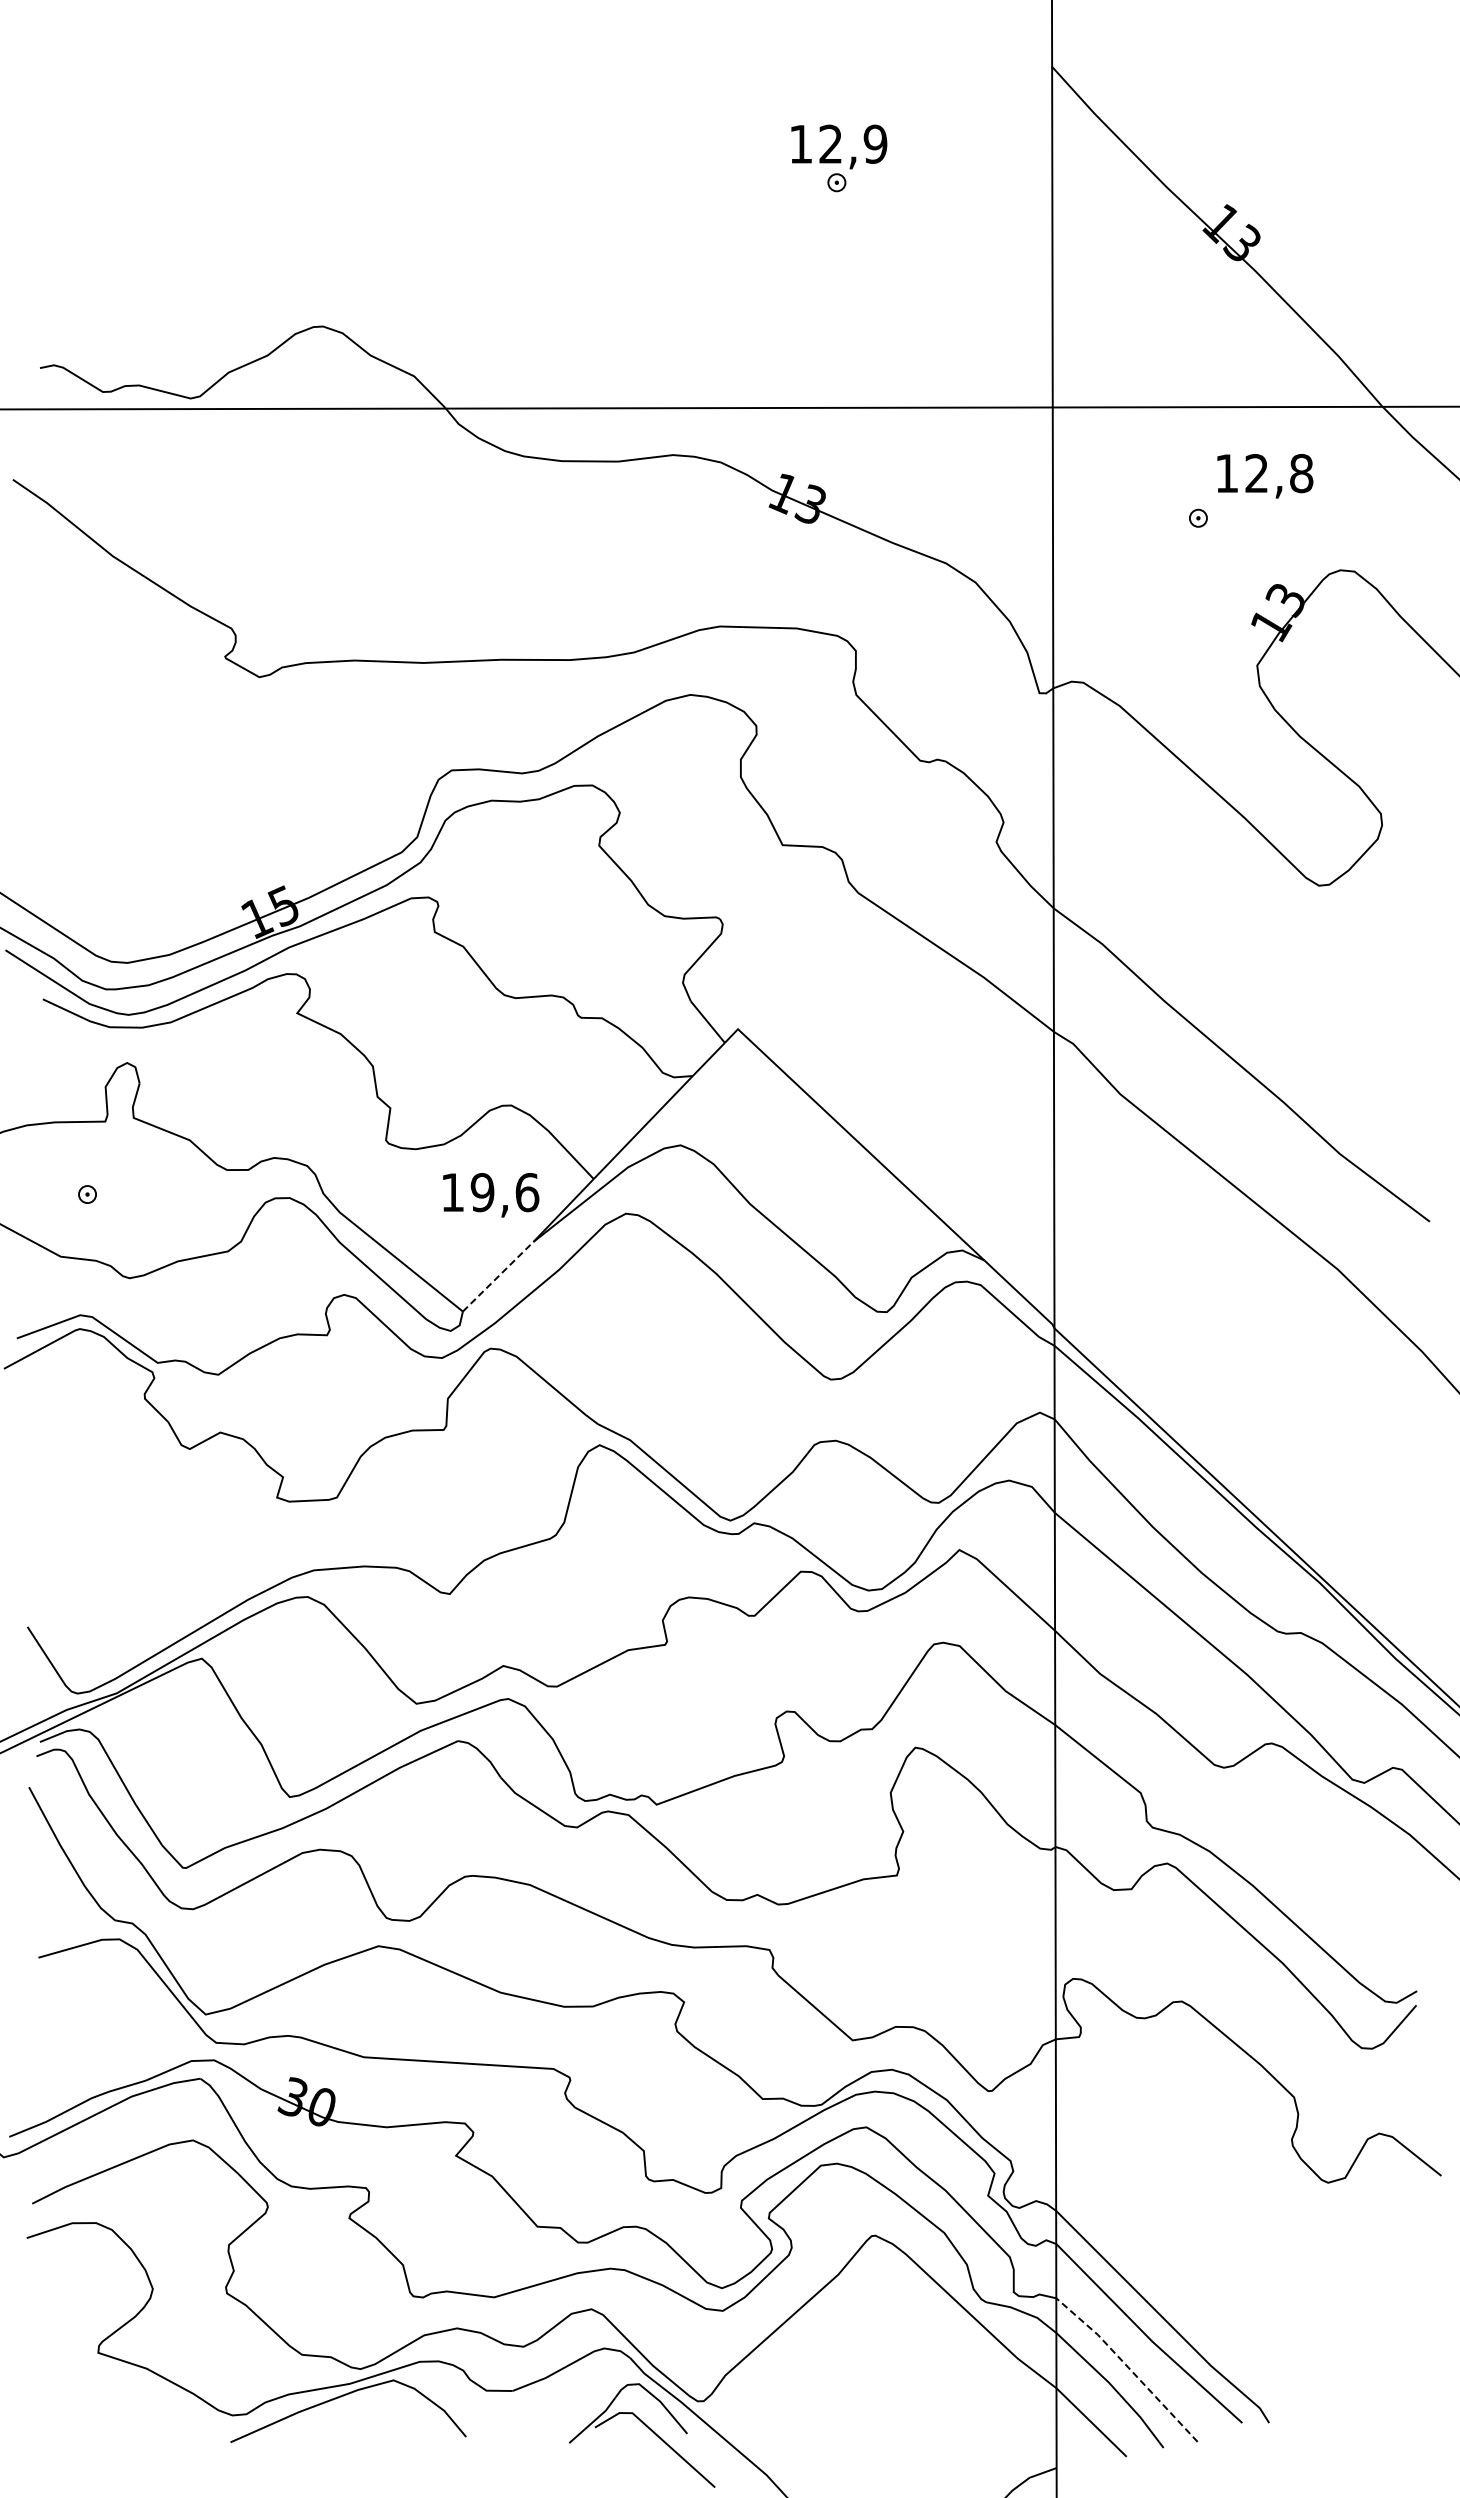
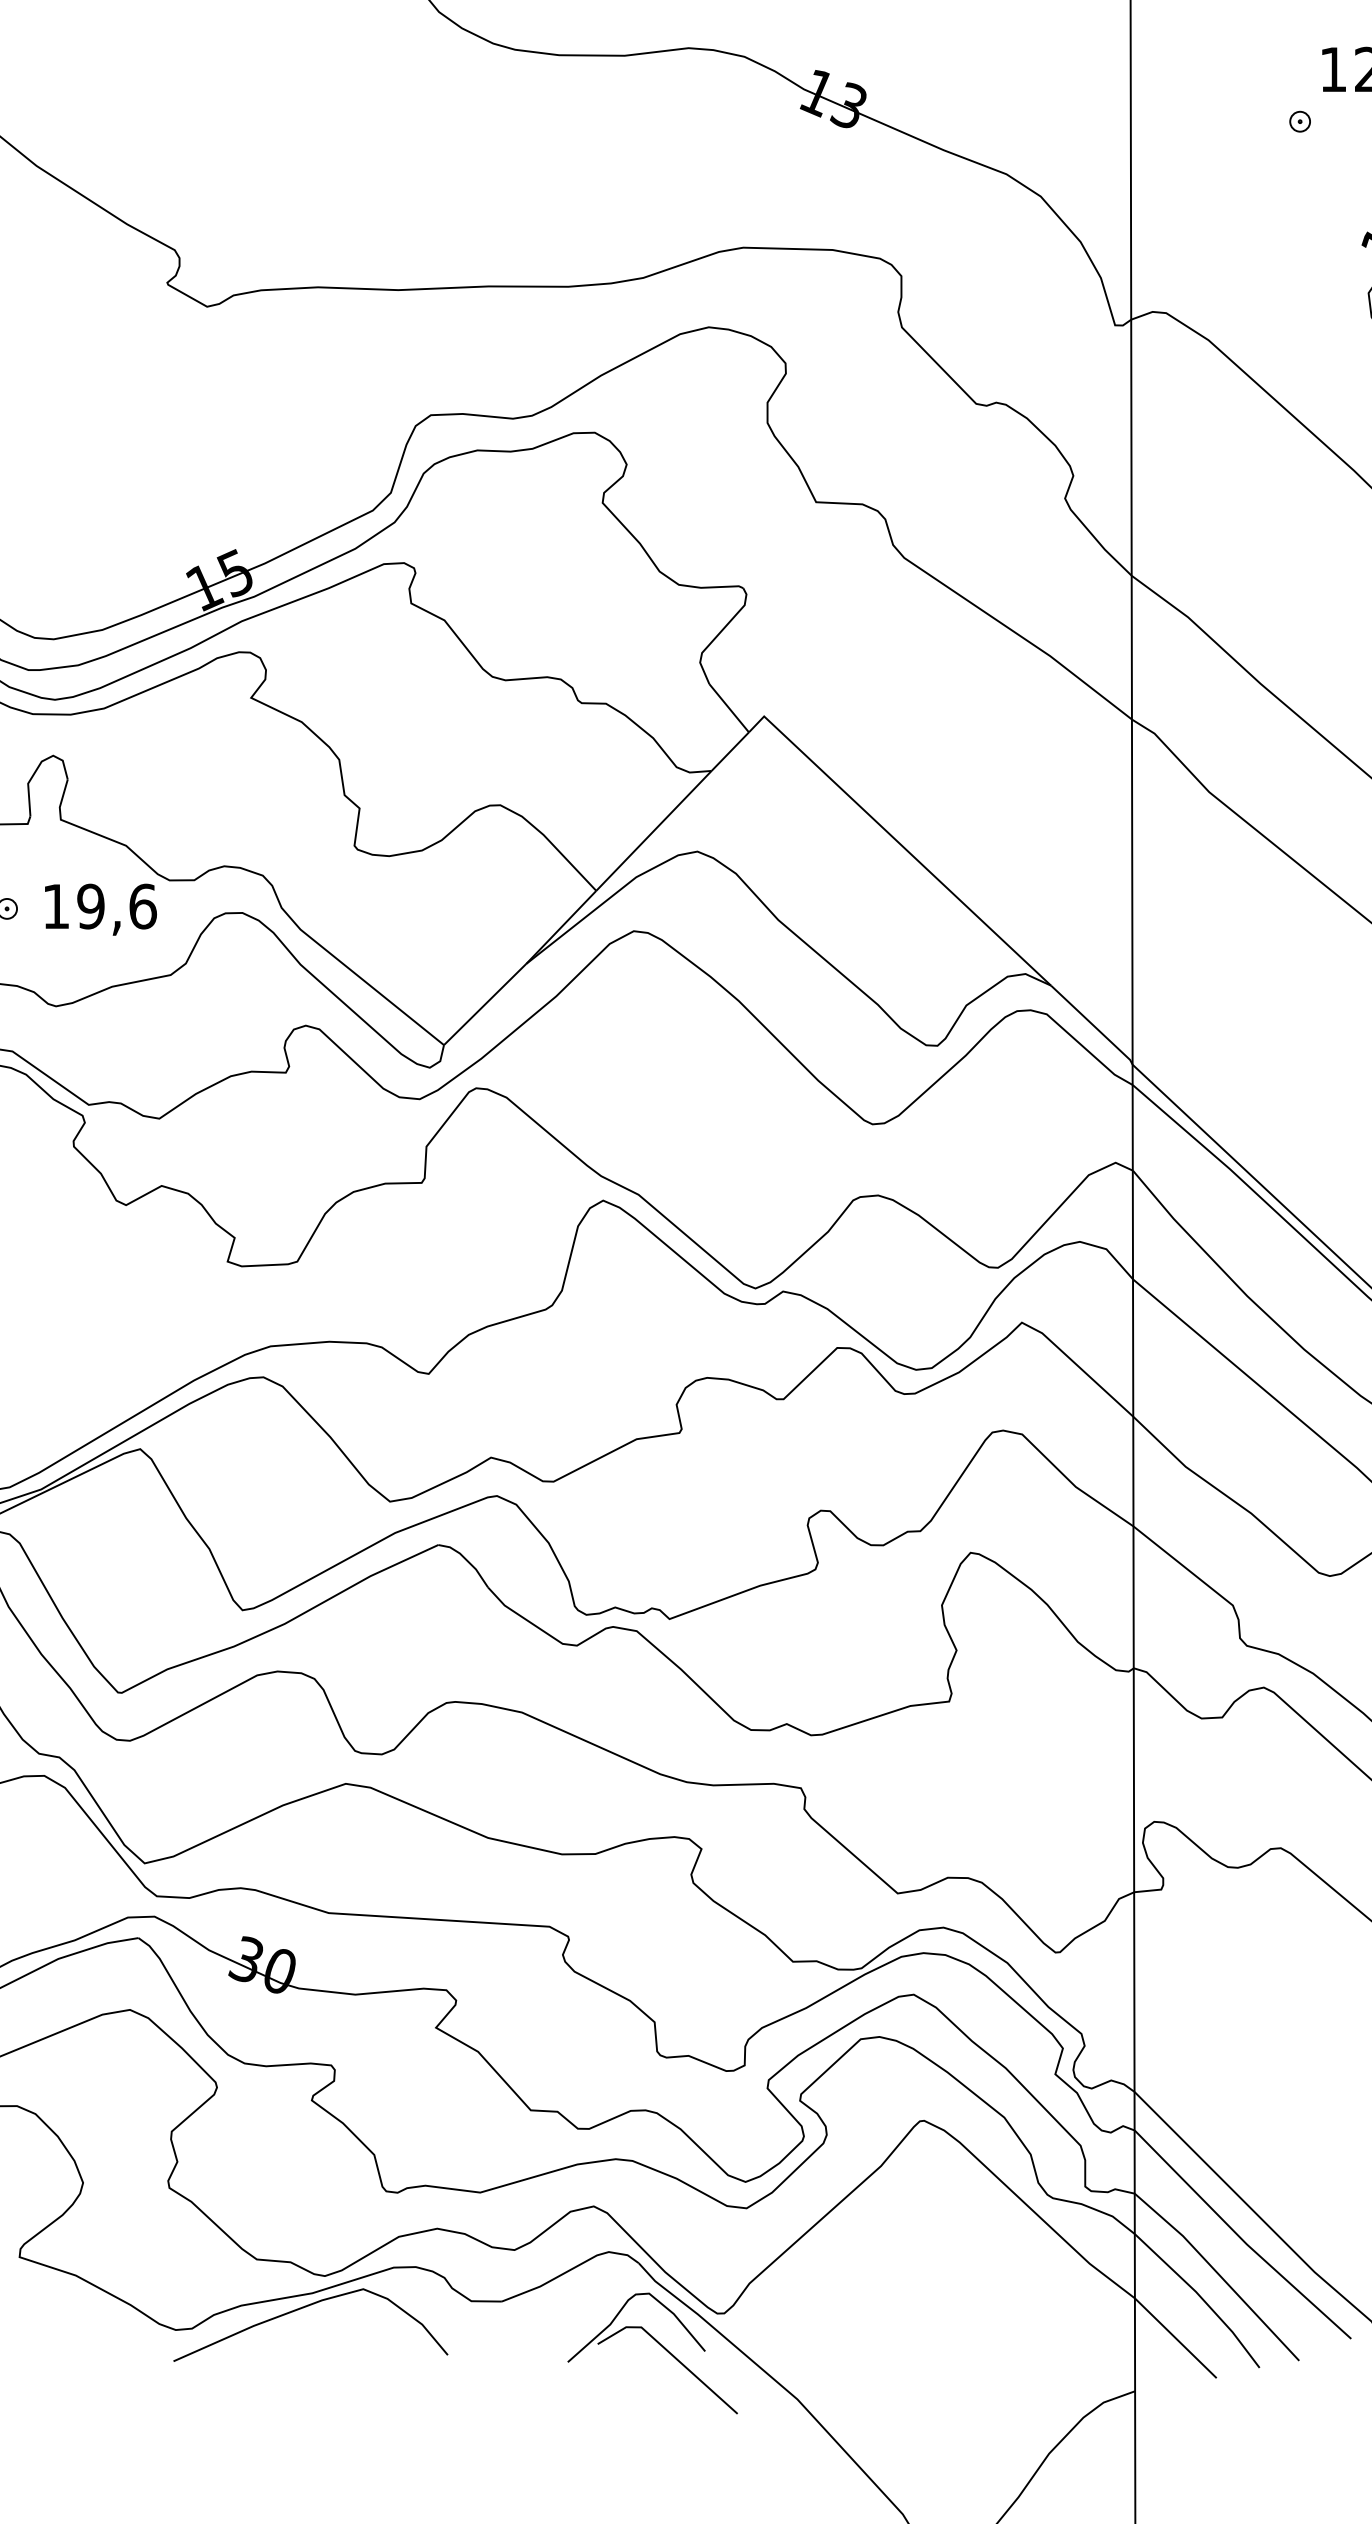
text: (491, 1195) -> (101, 910), moved
line: (498, 1276) -> (485, 1004), dashed -> solid
line: (1128, 2367) -> (1218, 2274), dashed -> solid

